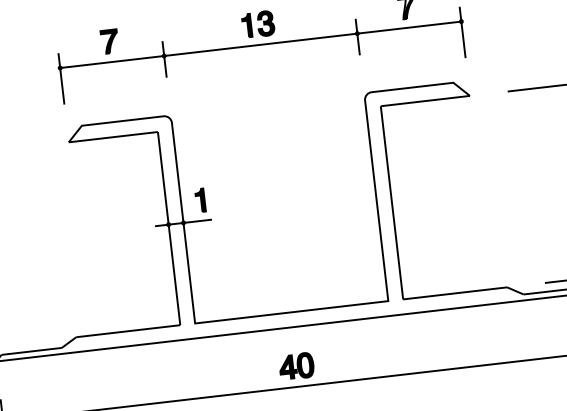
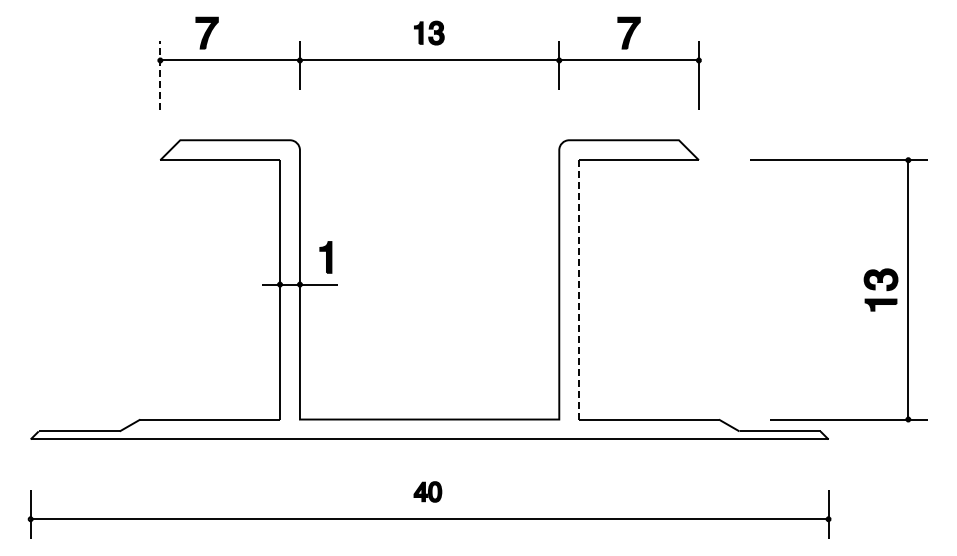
part: (257, 24) -> (428, 32), size x0.7
part: (109, 41) -> (206, 32), moved
line: (61, 79) -> (160, 75), solid -> dashed
line: (392, 202) -> (579, 289), solid -> dashed
part: (296, 366) -> (427, 491), size x0.6

